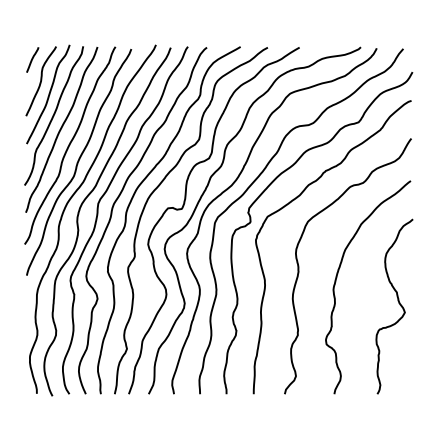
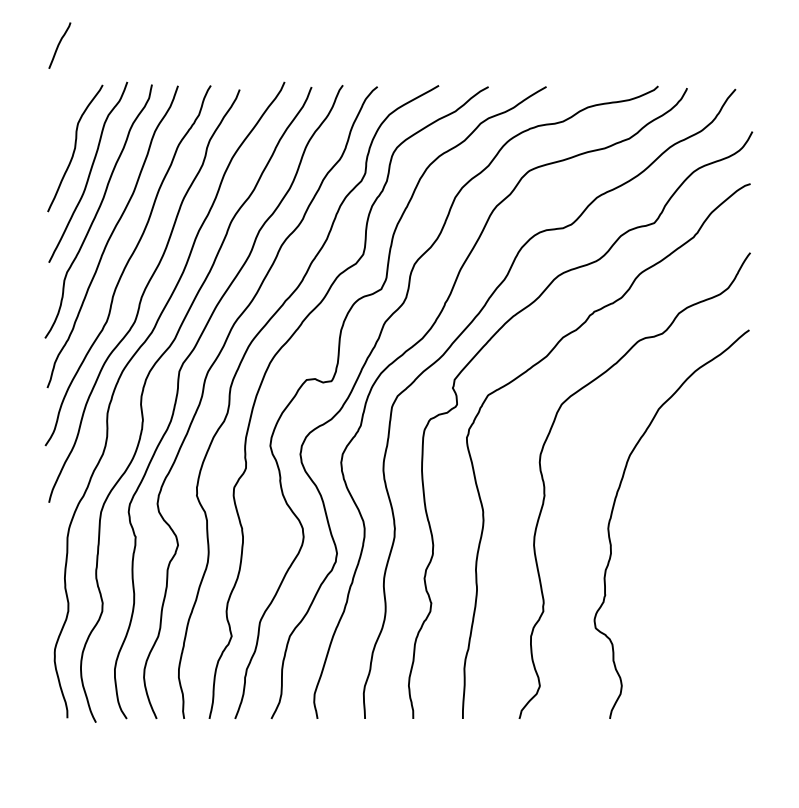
line: (32, 59) -> (59, 44), moved
curve: (398, 303) -> (726, 553), removed

